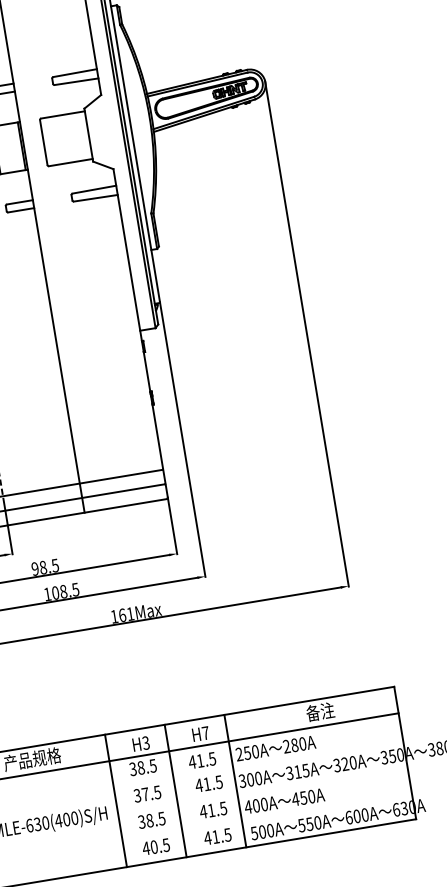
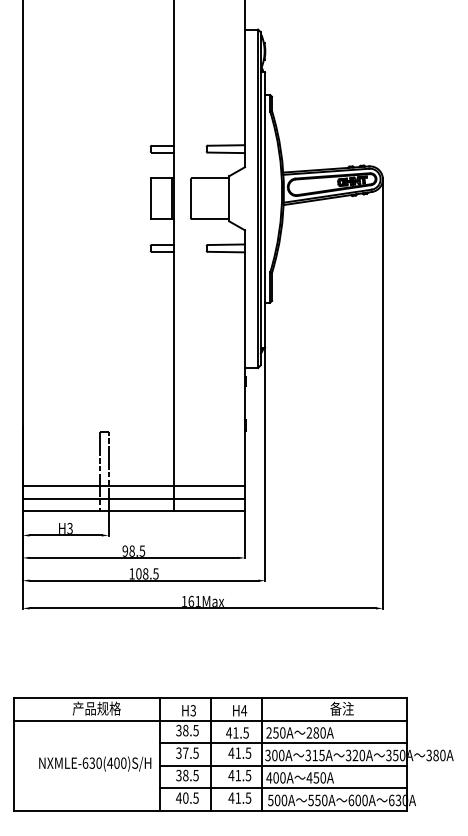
text: (206, 732) -> (244, 710), H7 -> H4
line: (258, 764) -> (283, 743), added
line: (262, 789) -> (283, 765), added
line: (267, 816) -> (283, 788), added

